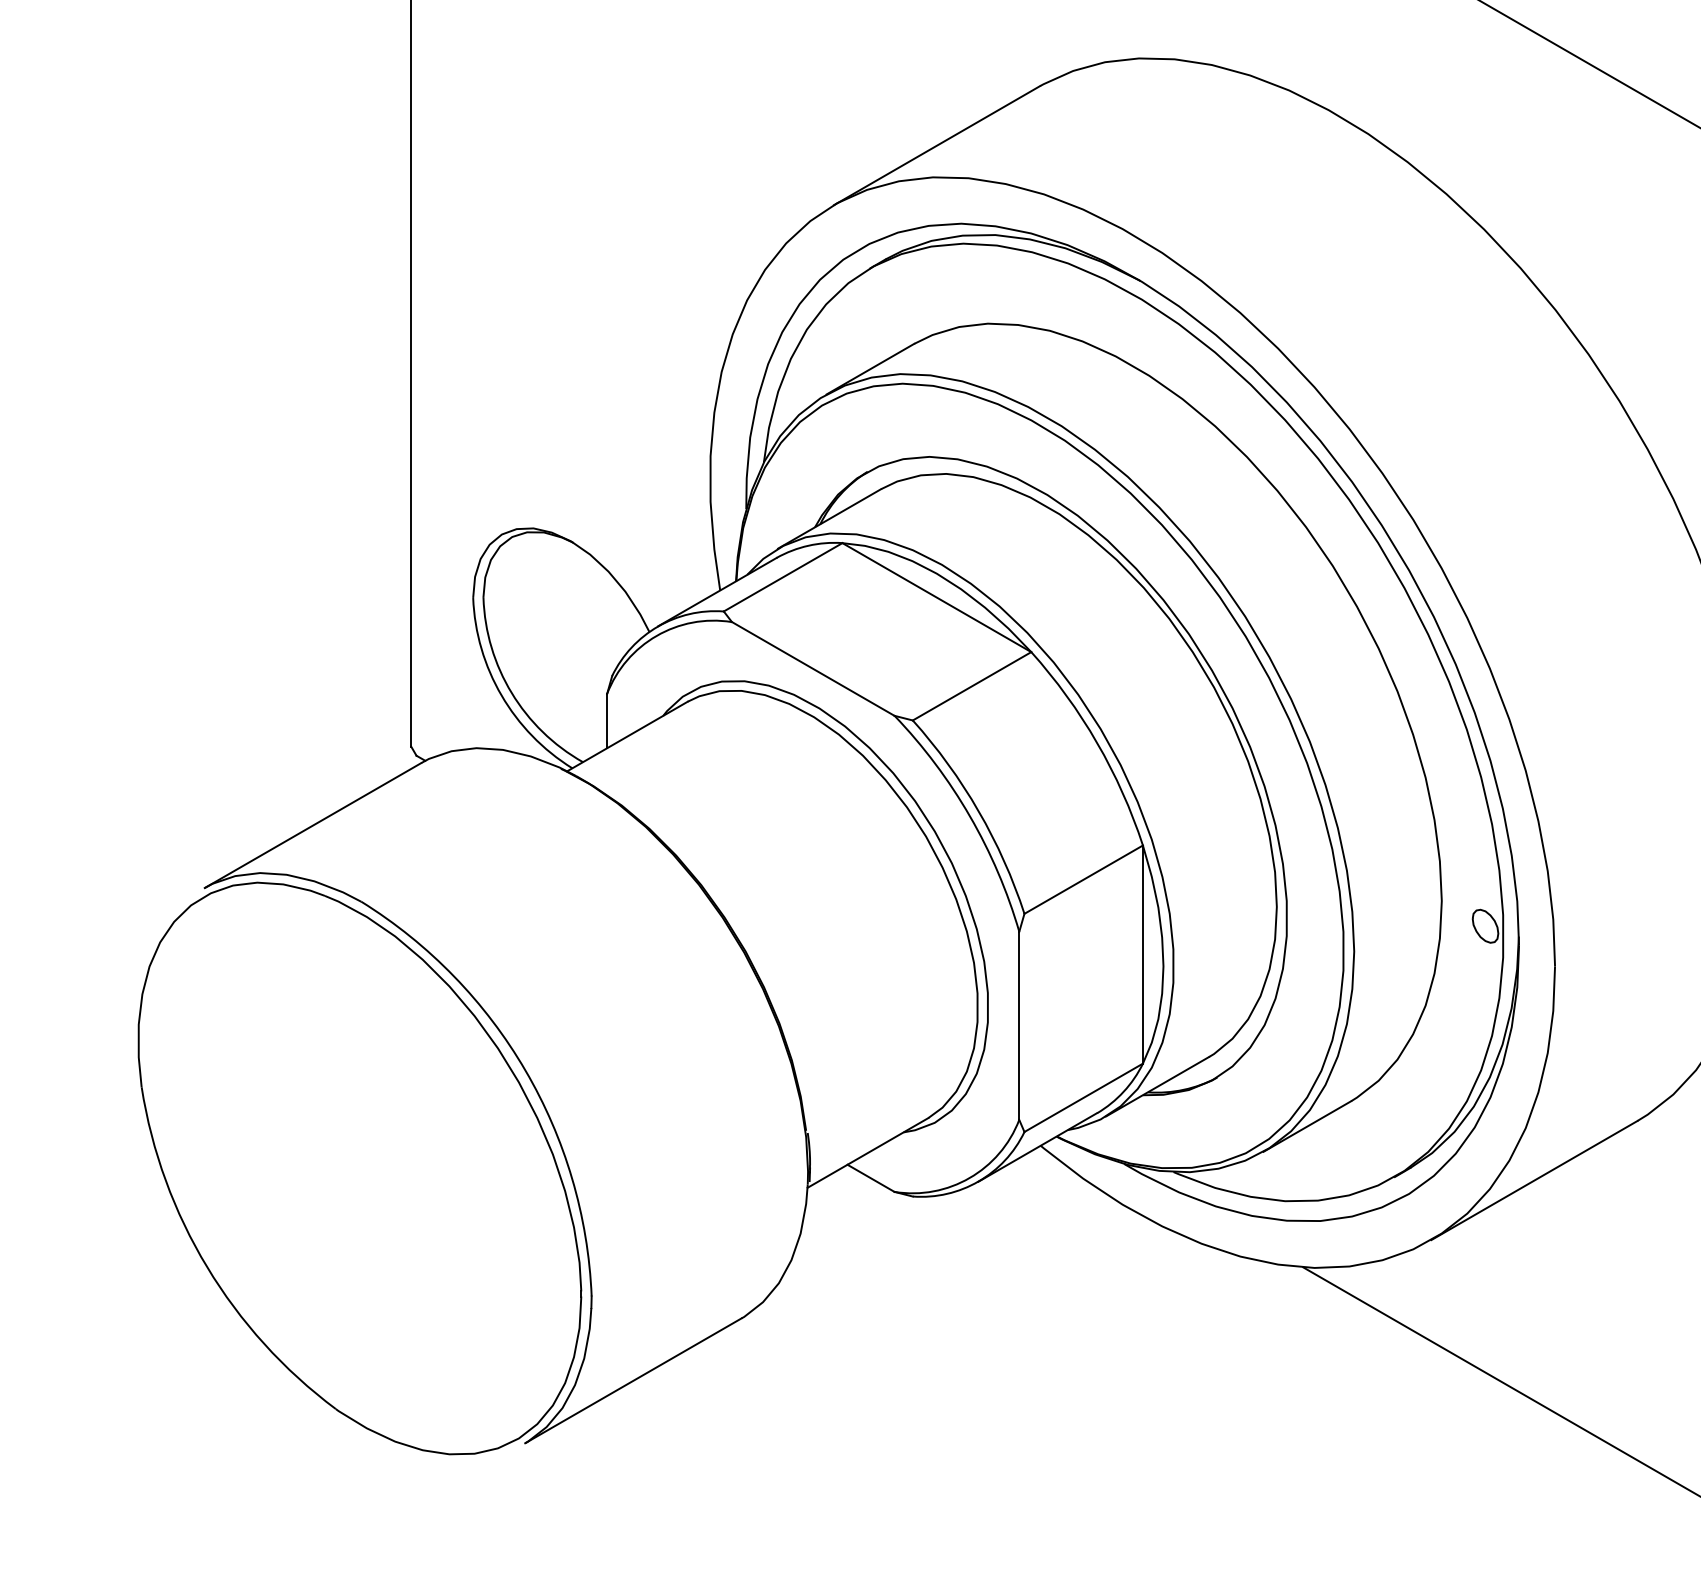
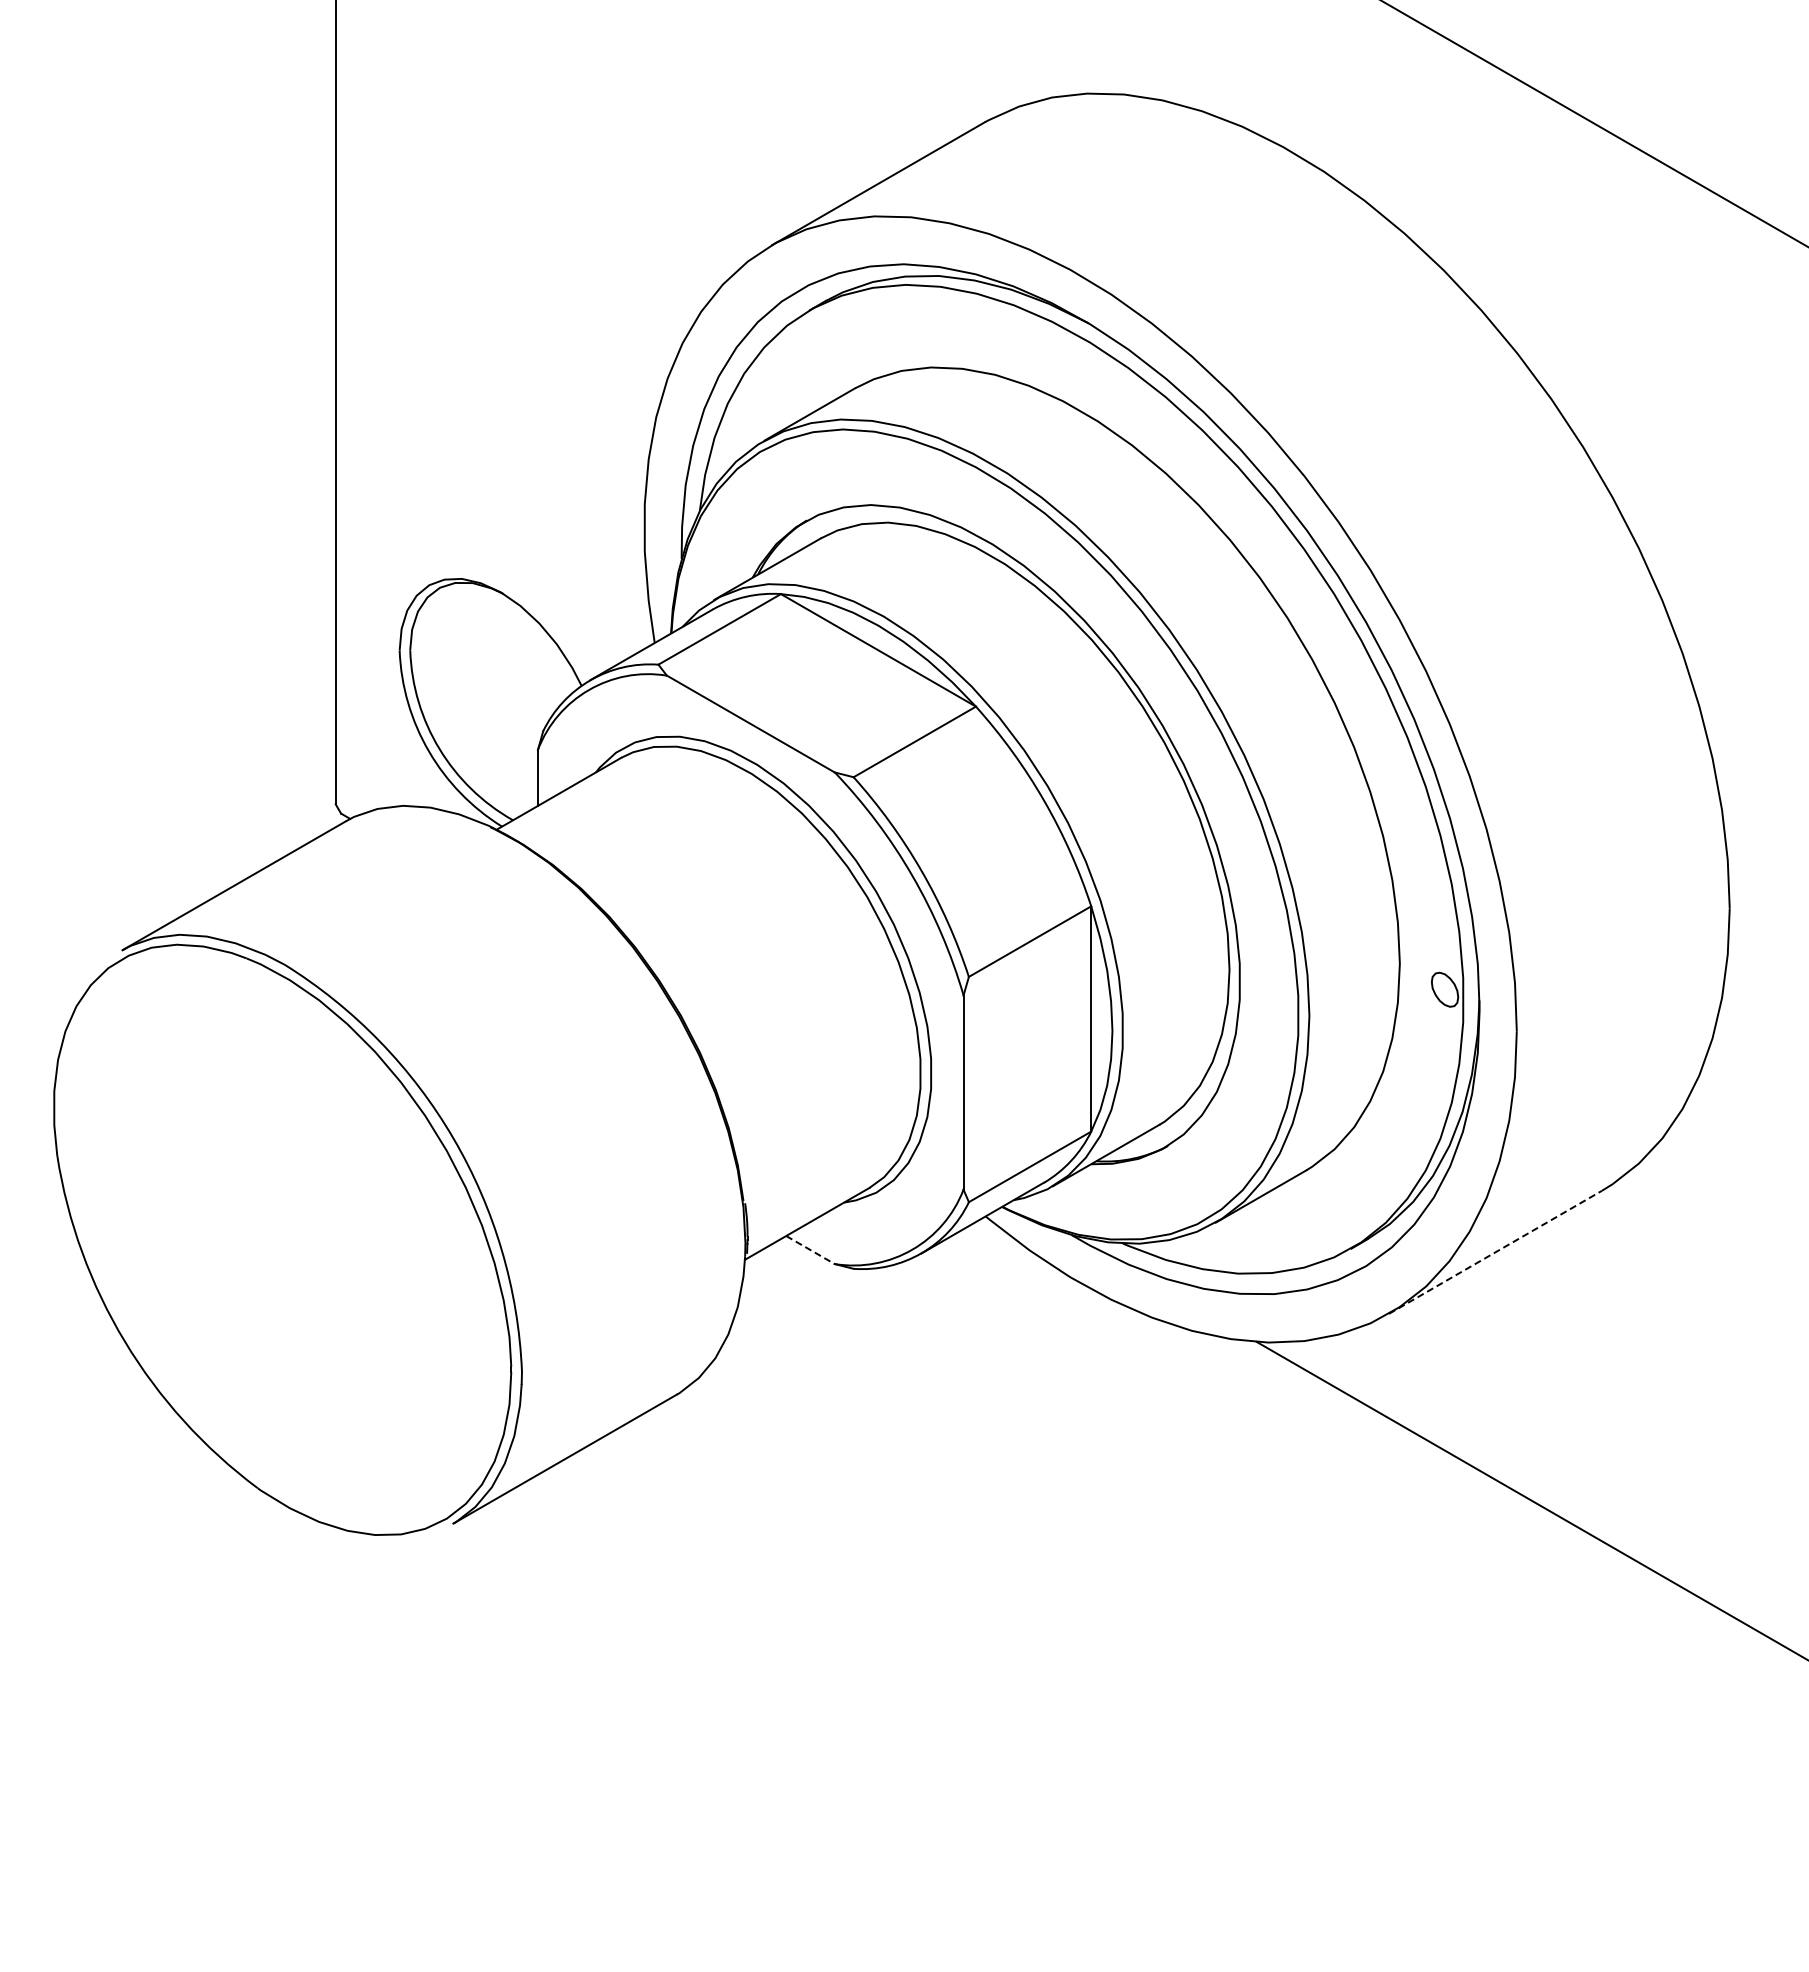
line: (871, 1178) -> (810, 1250), solid -> dashed
line: (1534, 1180) -> (1495, 1252), solid -> dashed

